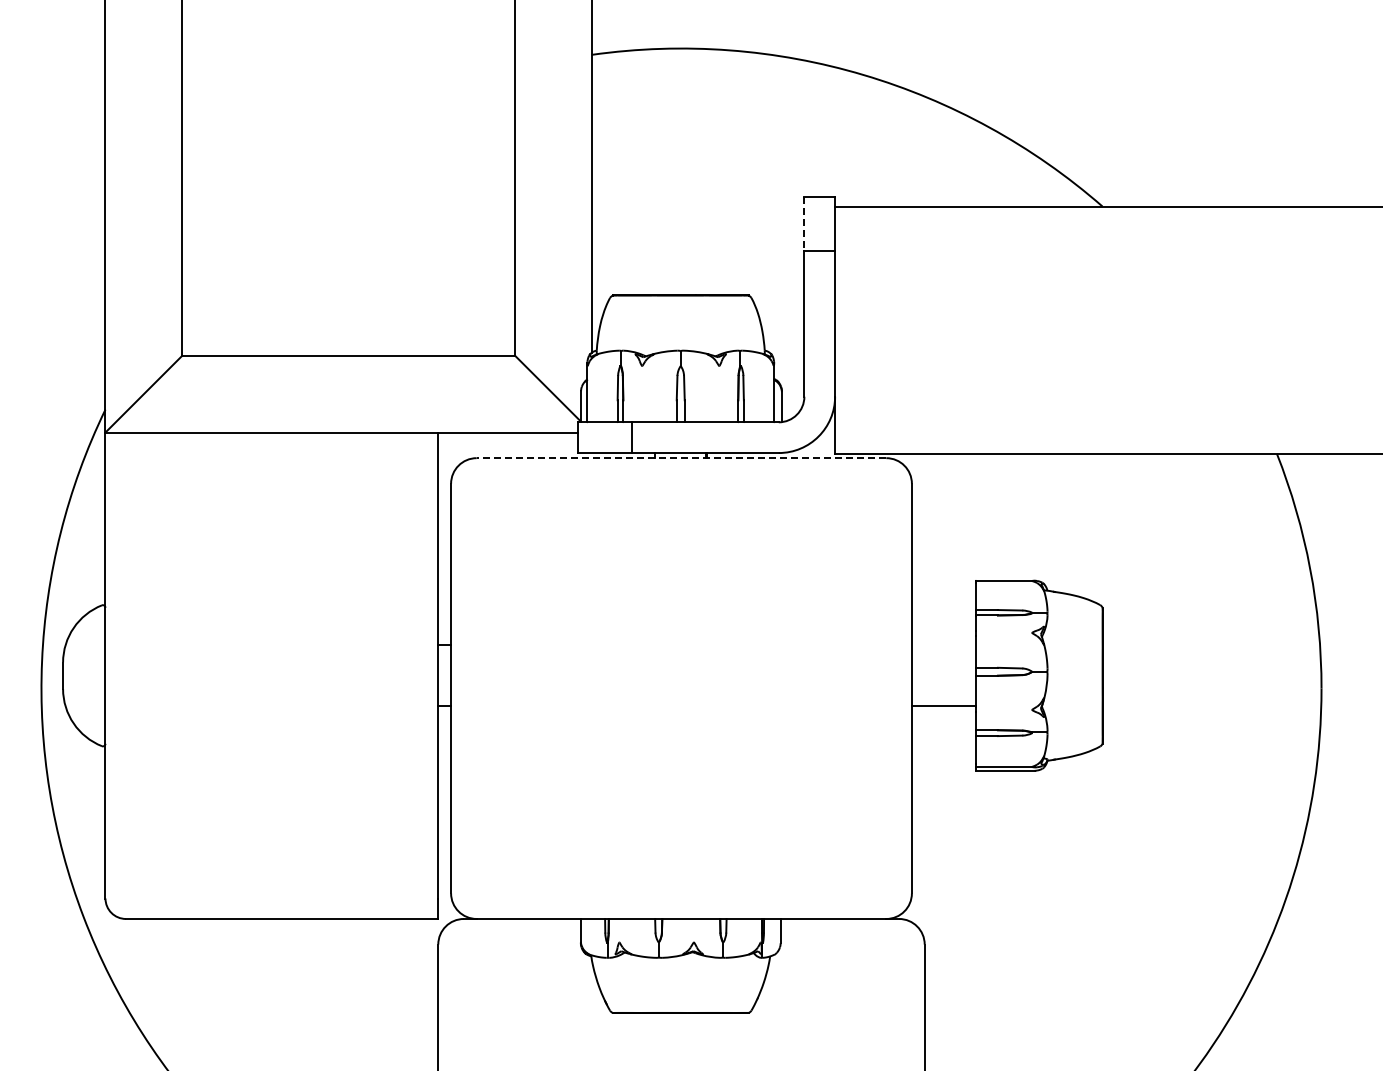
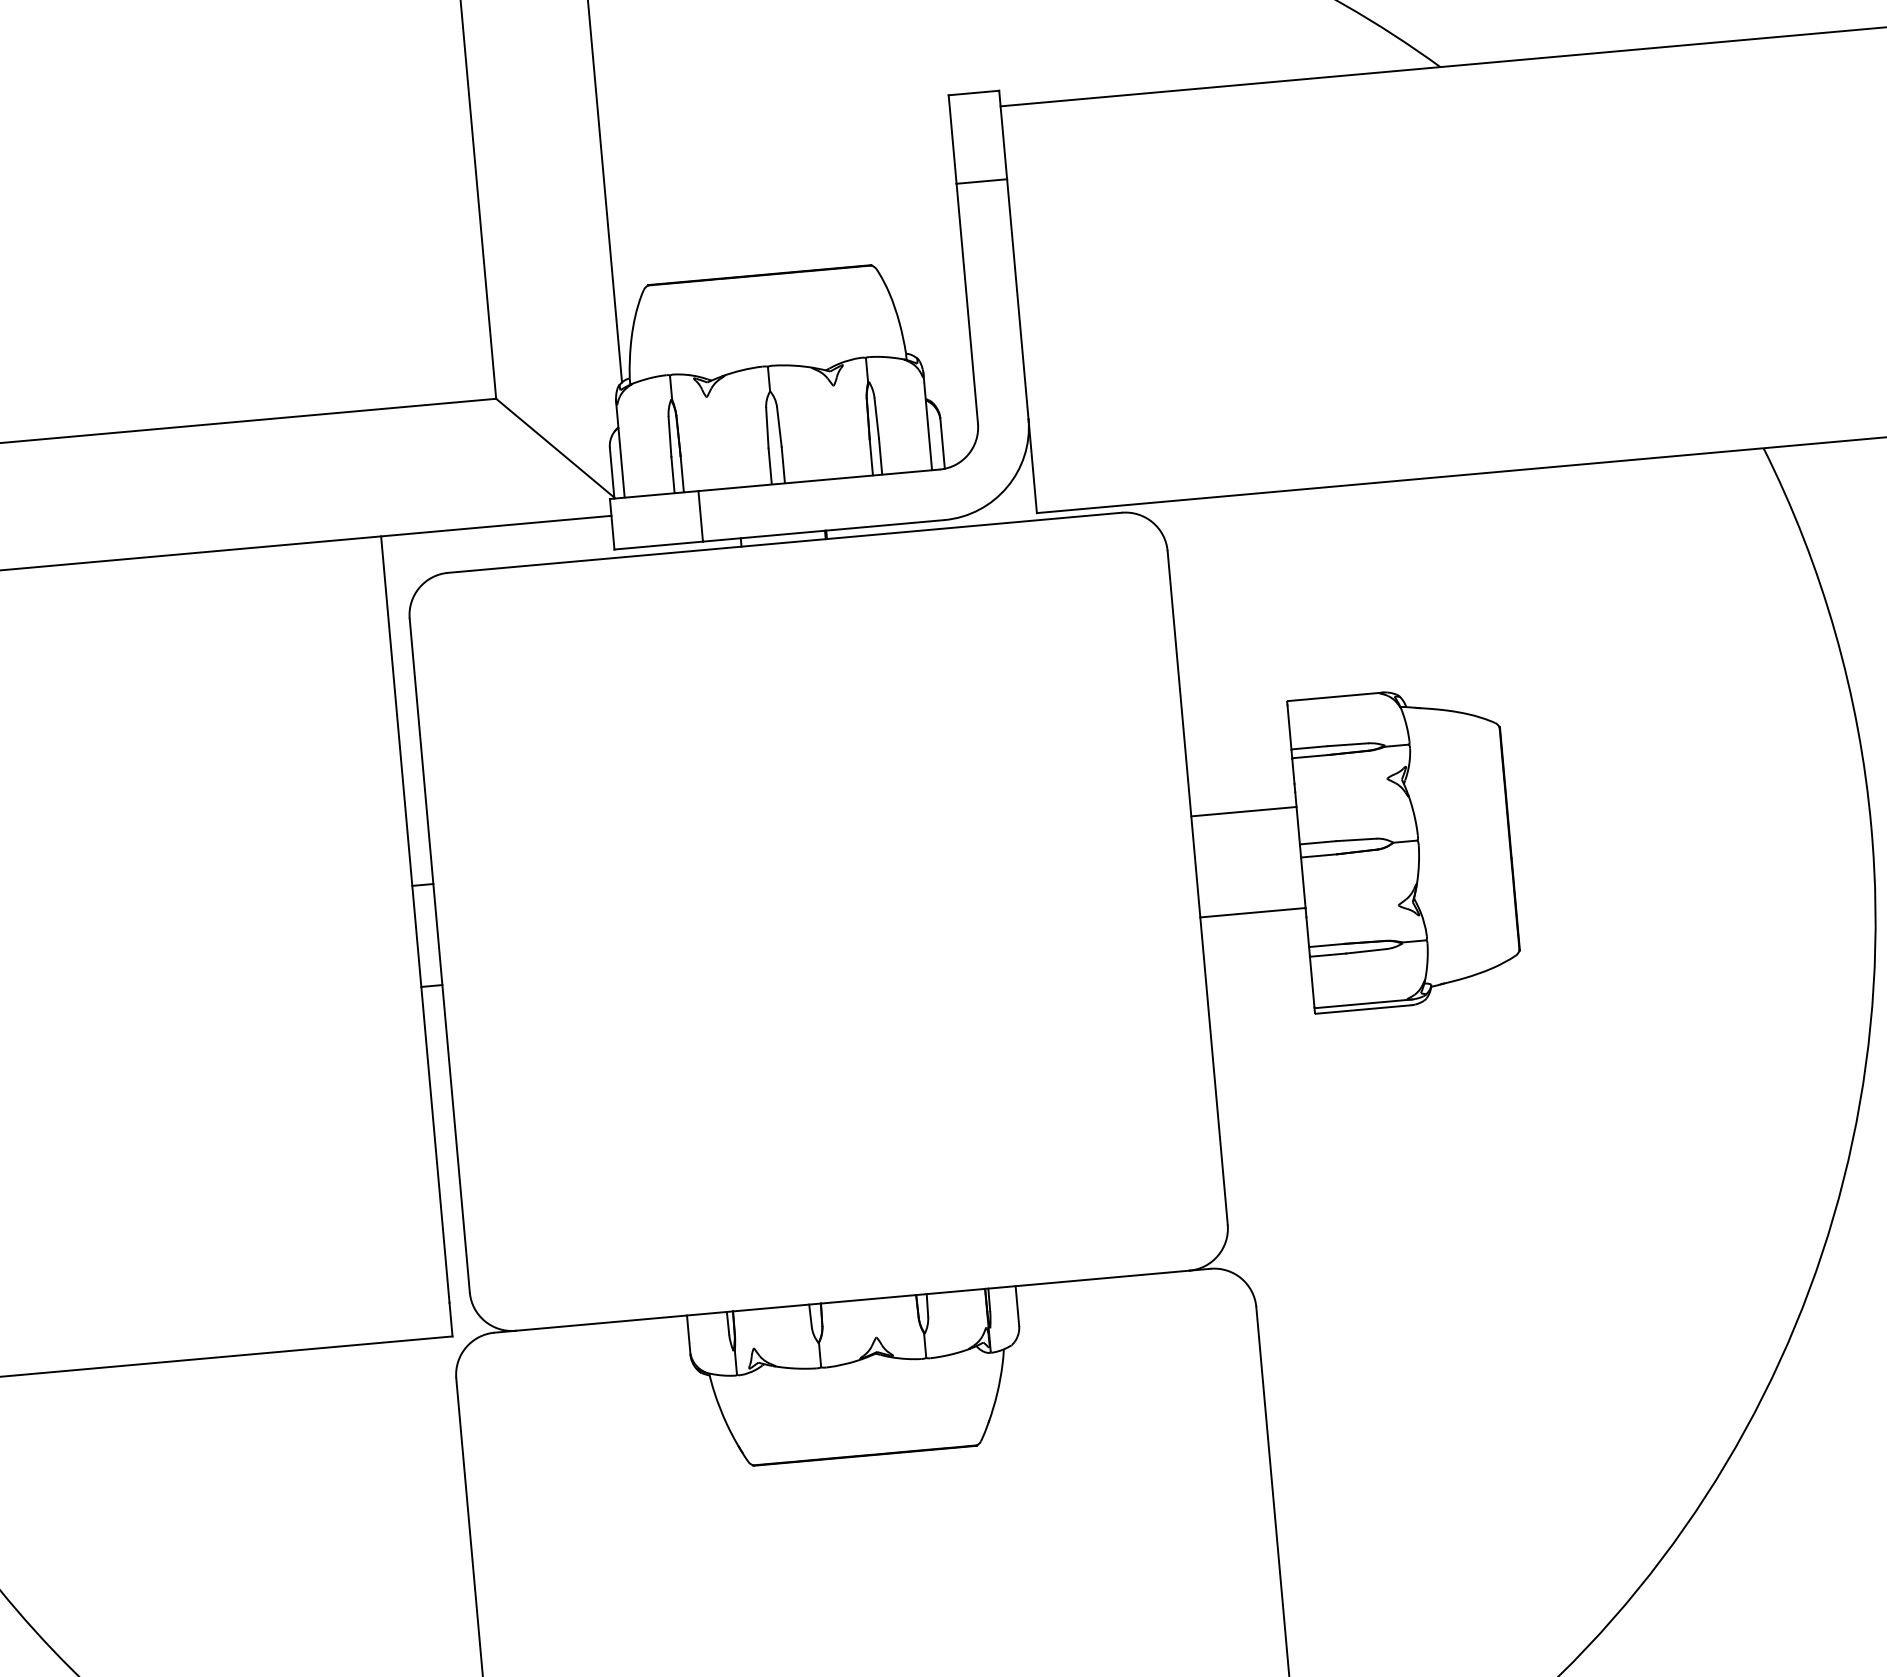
line: (804, 223) -> (952, 138), dashed -> solid
line: (681, 458) -> (784, 543), dashed -> solid
line: (943, 645) -> (1243, 812), added

